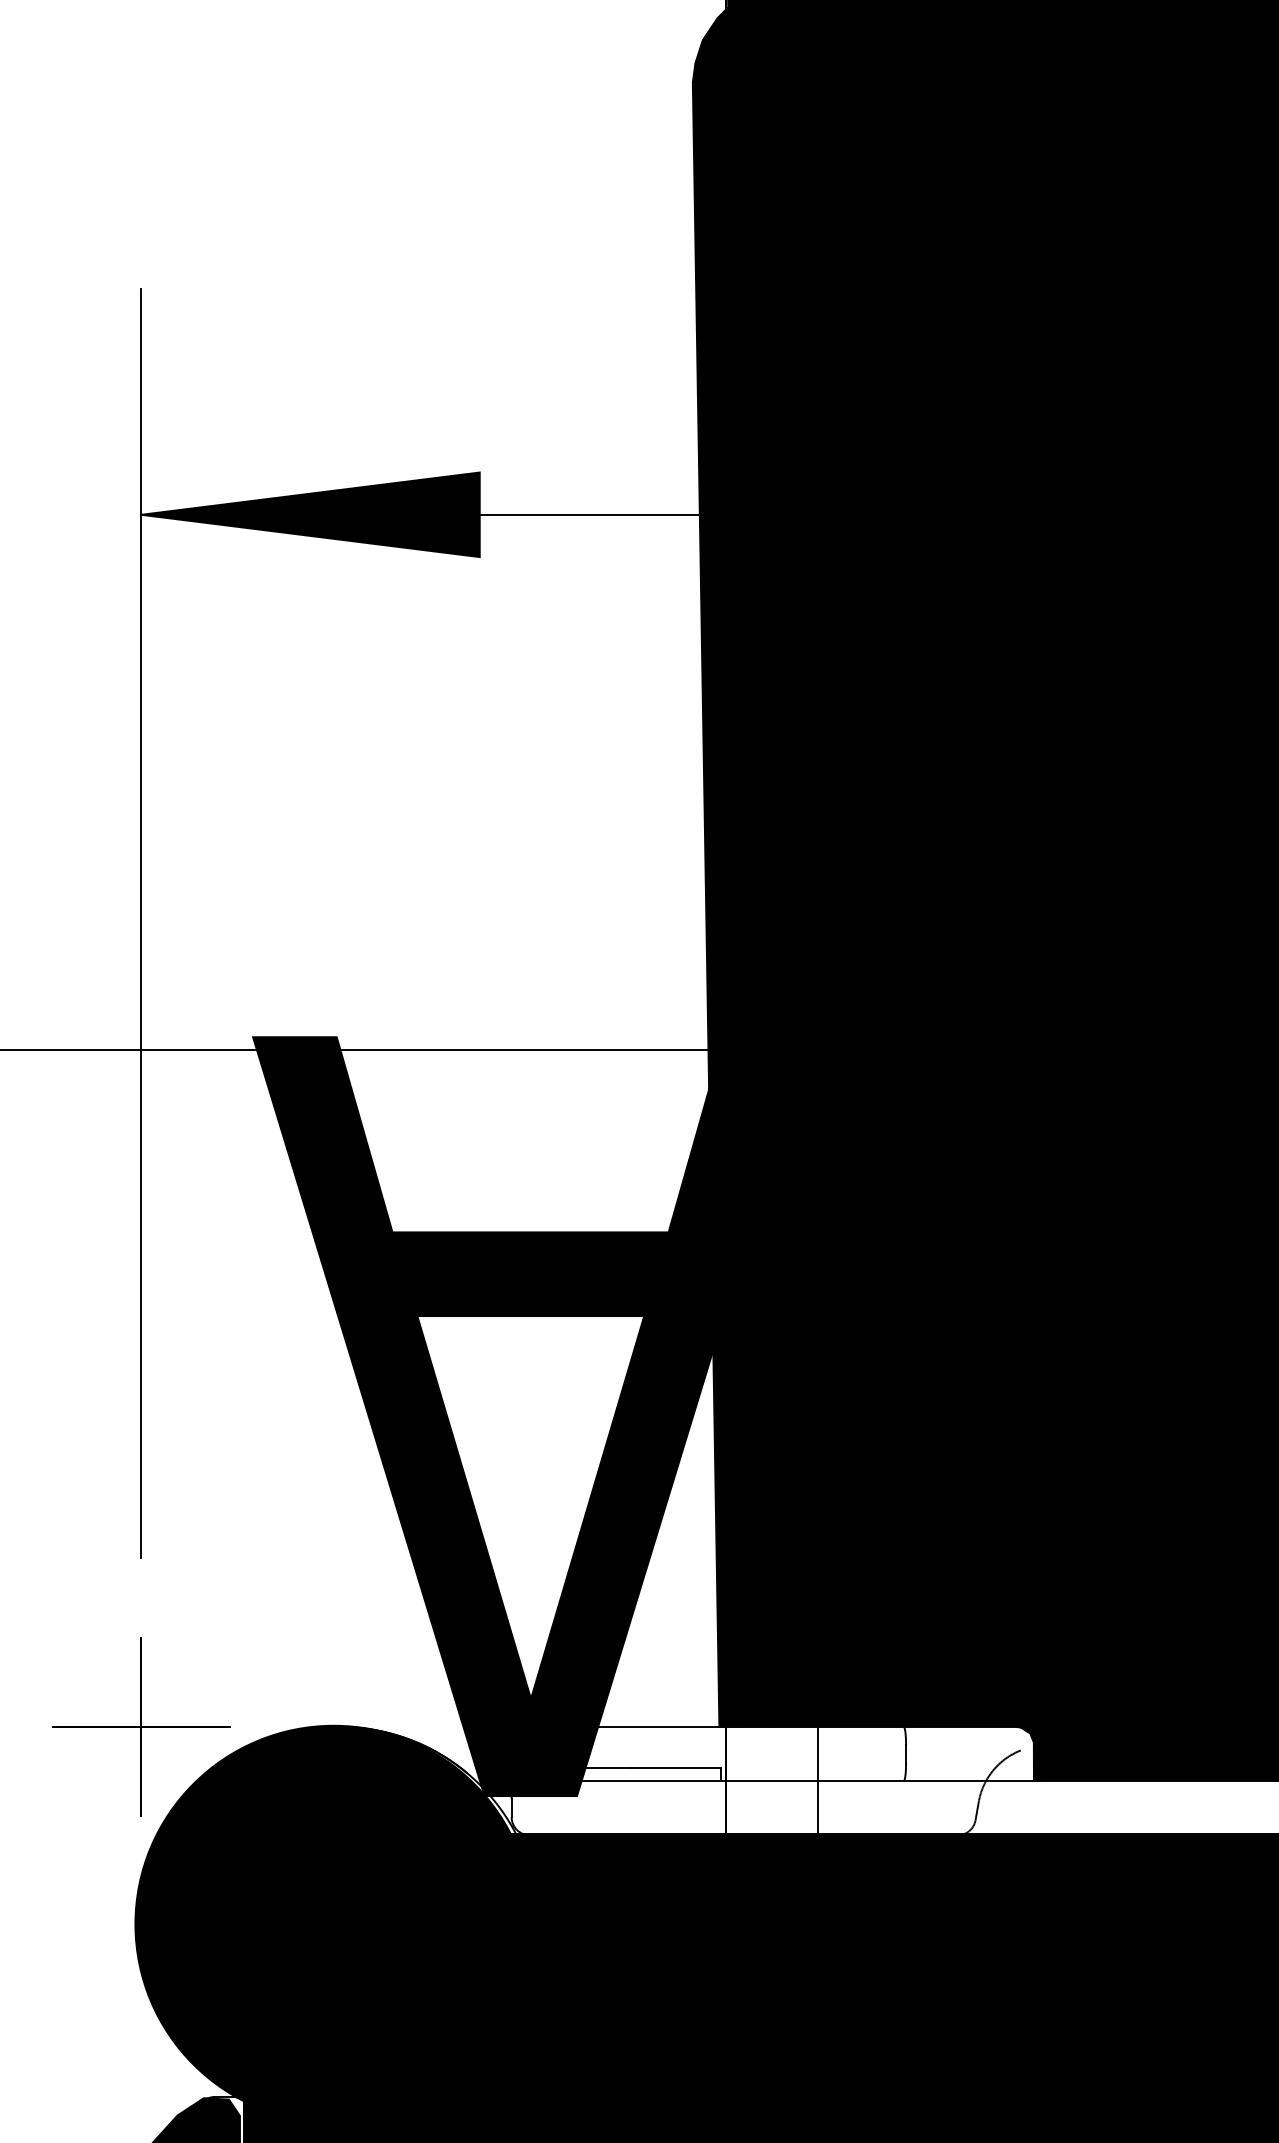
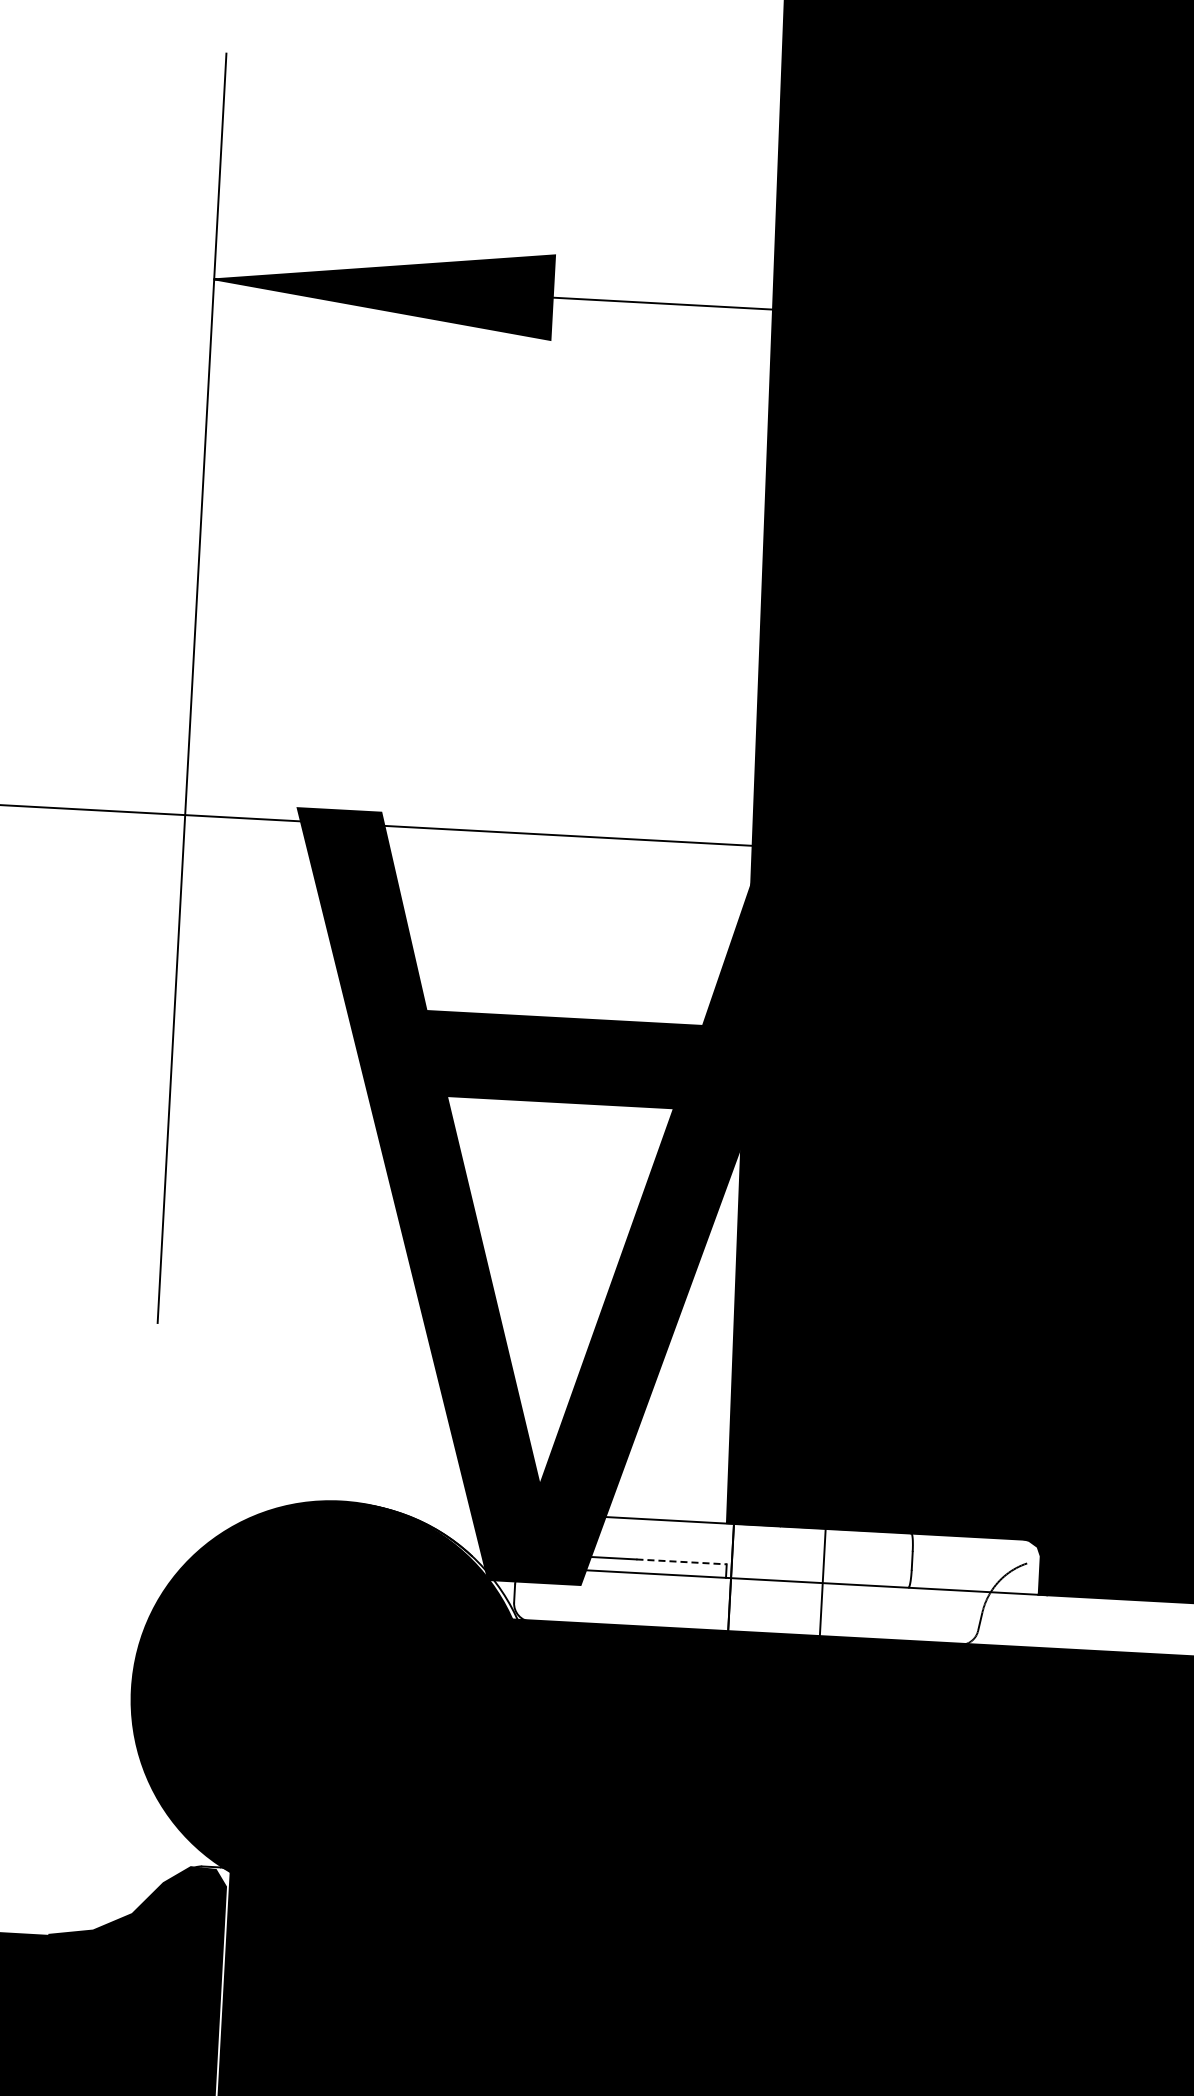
part: (141, 1726) -> (148, 1491), removed
line: (676, 1767) -> (681, 1561), solid -> dashed

